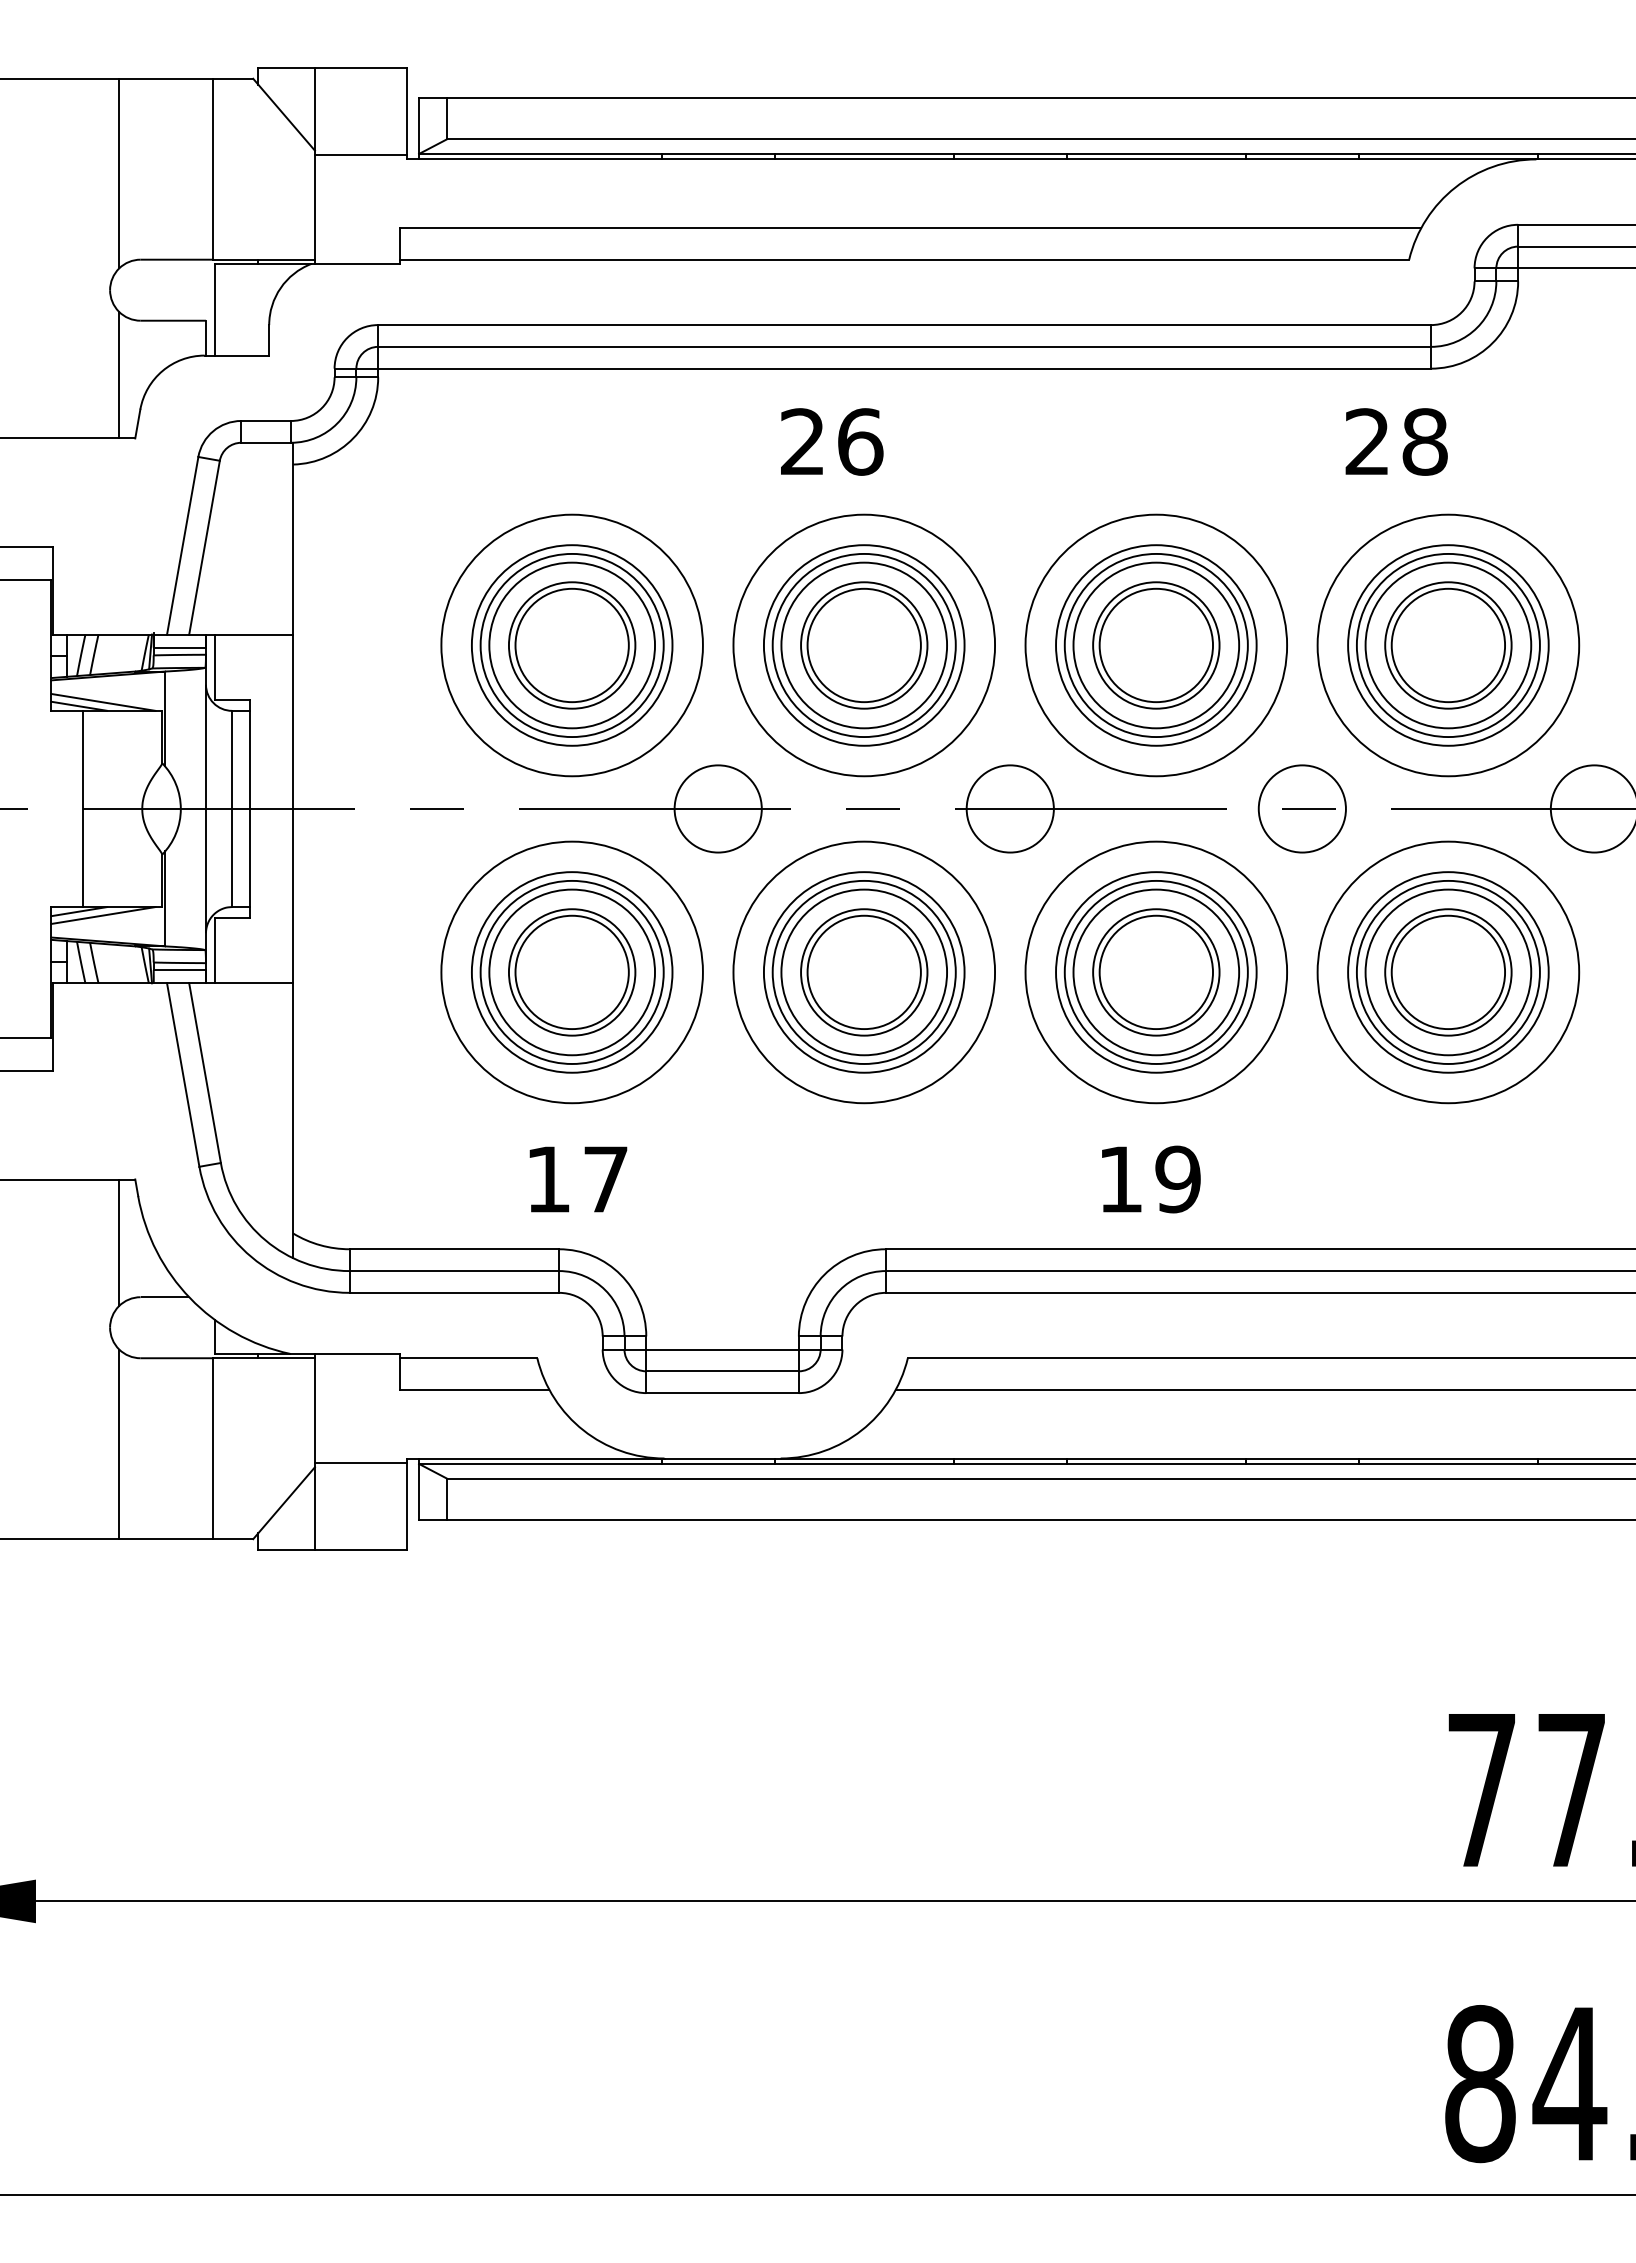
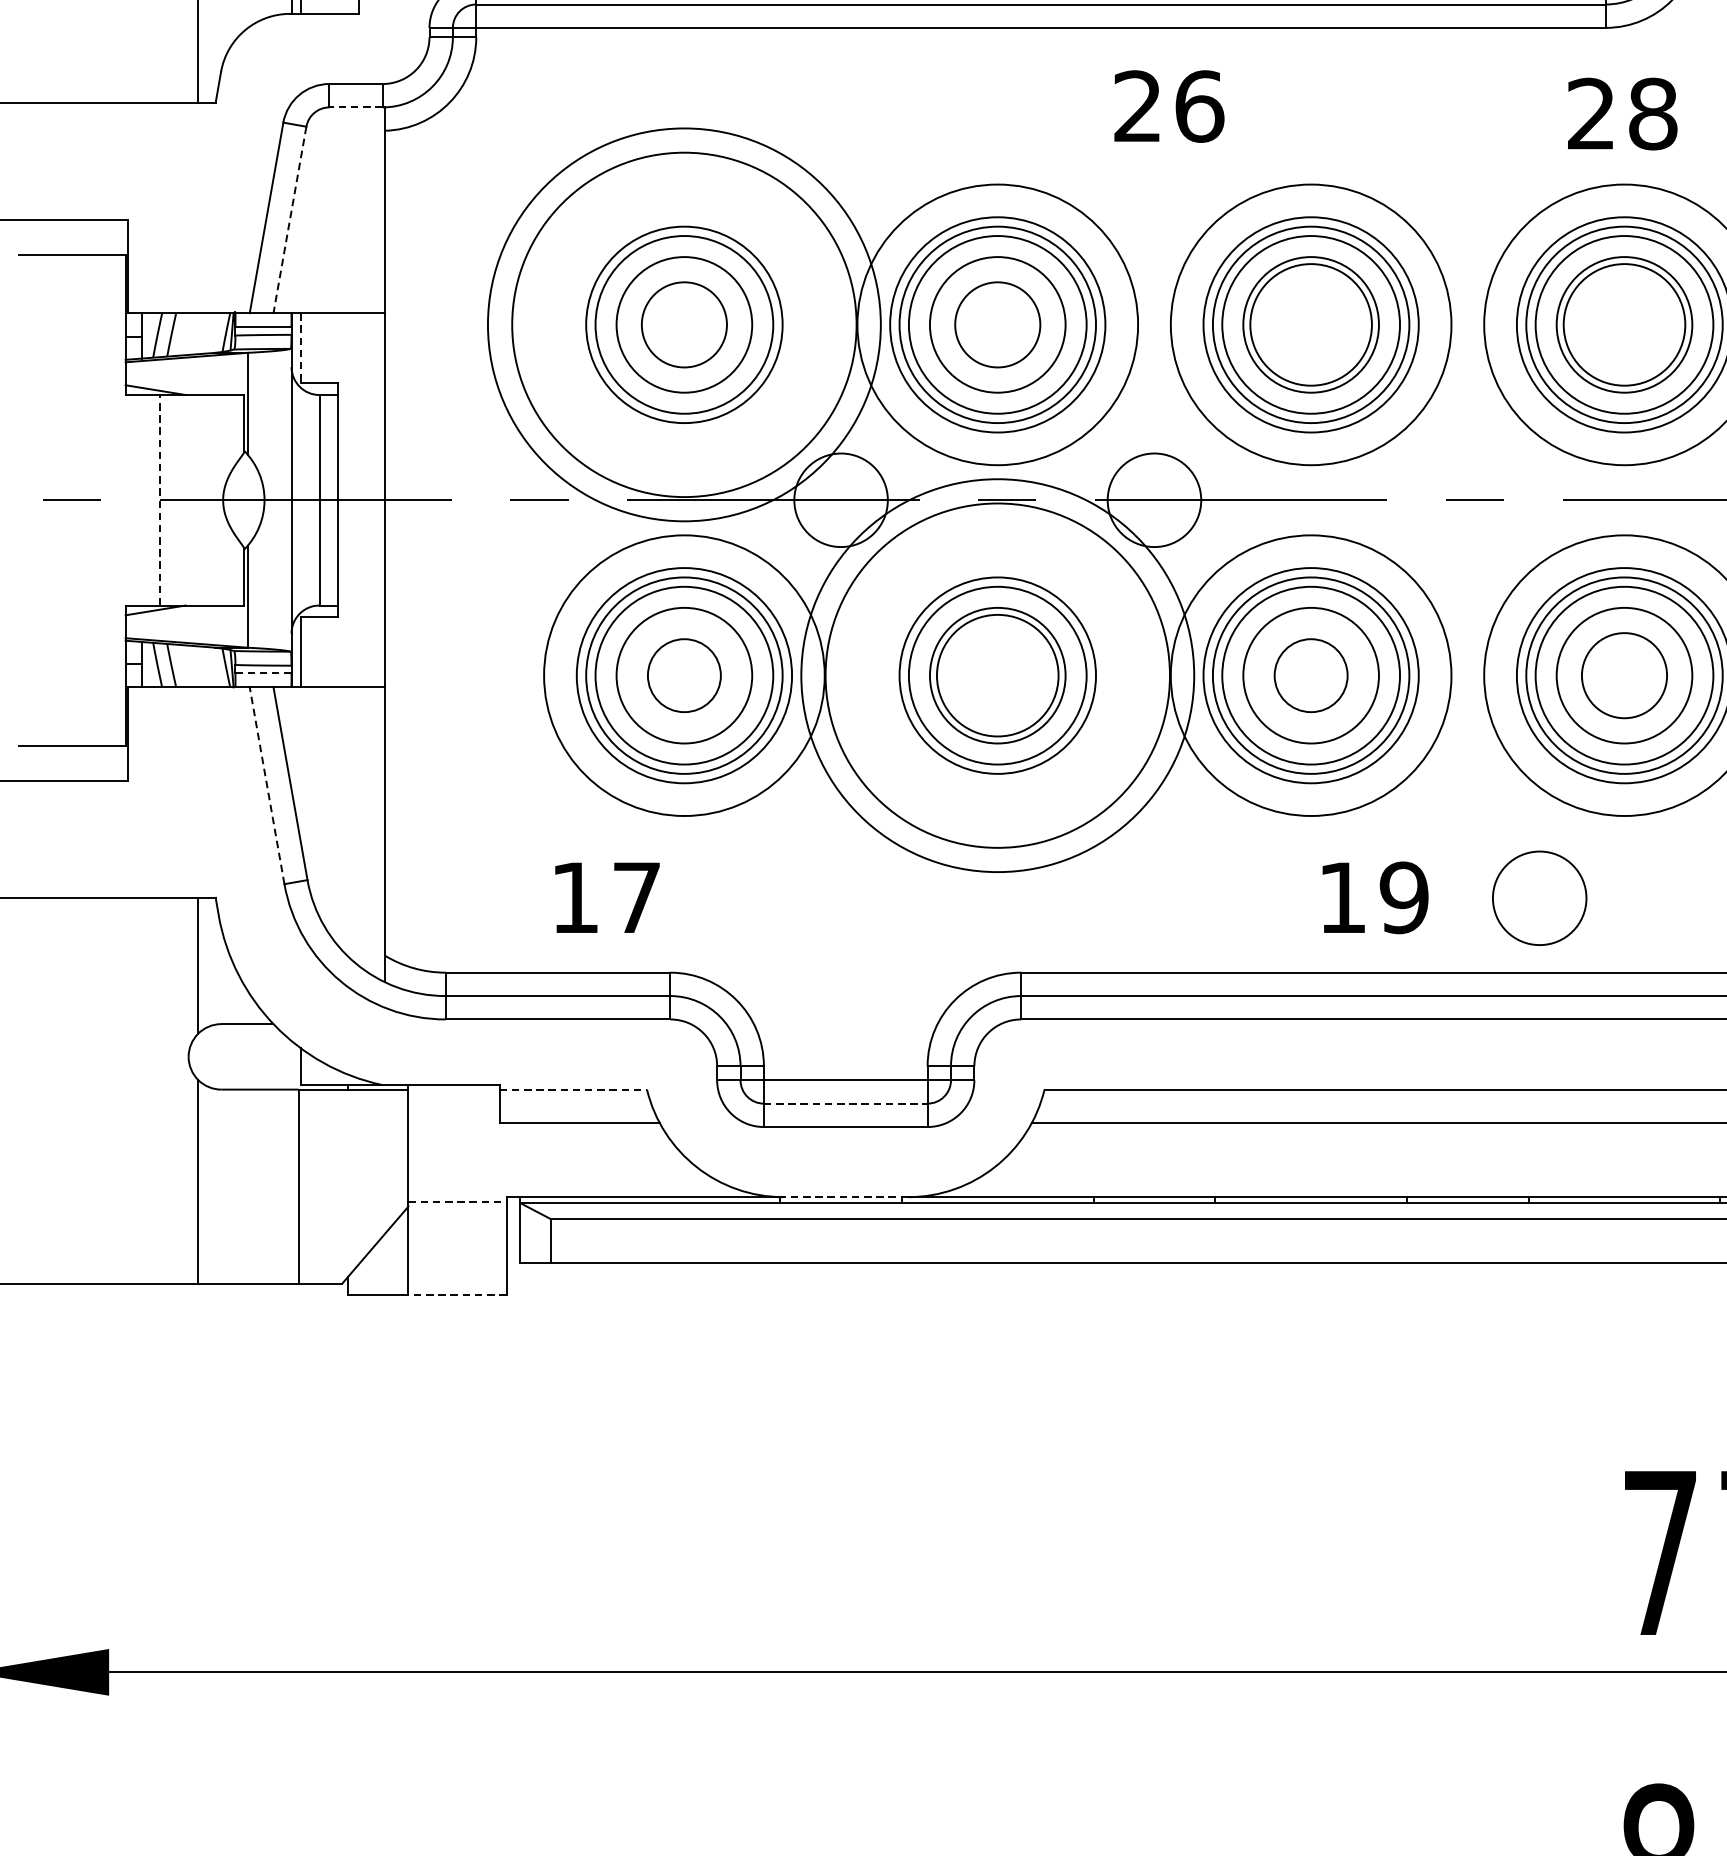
text: (832, 441) -> (1169, 106), moved
text: (1396, 441) -> (1622, 113), moved
line: (266, 442) -> (356, 107), solid -> dashed
line: (204, 548) -> (289, 220), solid -> dashed
circle: (571, 645) -> (683, 324), size x0.7
circle: (571, 645) -> (683, 324), size x1.4
circle: (571, 645) -> (683, 324), size x1.6
circle: (863, 645) -> (996, 324), size x0.7
line: (214, 667) -> (300, 348), solid -> dashed
line: (103, 701) -> (181, 384), removed
line: (83, 808) -> (160, 499), solid -> dashed
circle: (1301, 808) -> (1538, 897), moved
line: (103, 915) -> (181, 614), removed
line: (180, 970) -> (264, 673), solid -> dashed
circle: (571, 972) -> (683, 675), size x0.6
circle: (863, 972) -> (996, 675), size x1.6
circle: (864, 972) -> (998, 675), size x1.4
circle: (1156, 972) -> (1311, 675), size x0.6
circle: (1448, 972) -> (1624, 675), size x0.7
line: (183, 1074) -> (267, 785), solid -> dashed
text: (578, 1179) -> (607, 897), moved
text: (1151, 1179) -> (1375, 897), moved
line: (468, 1358) -> (573, 1089), solid -> dashed
line: (723, 1371) -> (846, 1103), solid -> dashed
line: (722, 1458) -> (845, 1197), solid -> dashed
line: (360, 1462) -> (457, 1201), solid -> dashed
line: (360, 1550) -> (457, 1295), solid -> dashed

